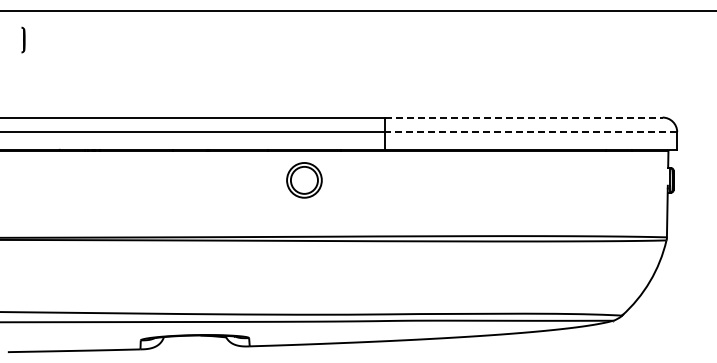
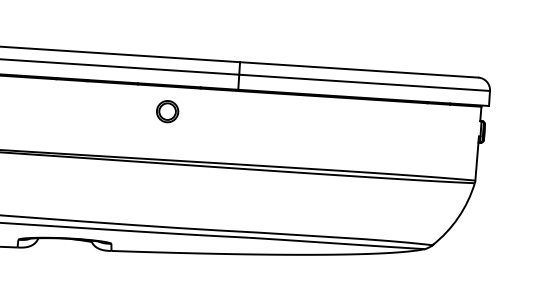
line: (523, 117) -> (358, 69), dashed -> solid
line: (530, 132) -> (364, 83), dashed -> solid
part: (304, 180) -> (167, 111), size x0.71

